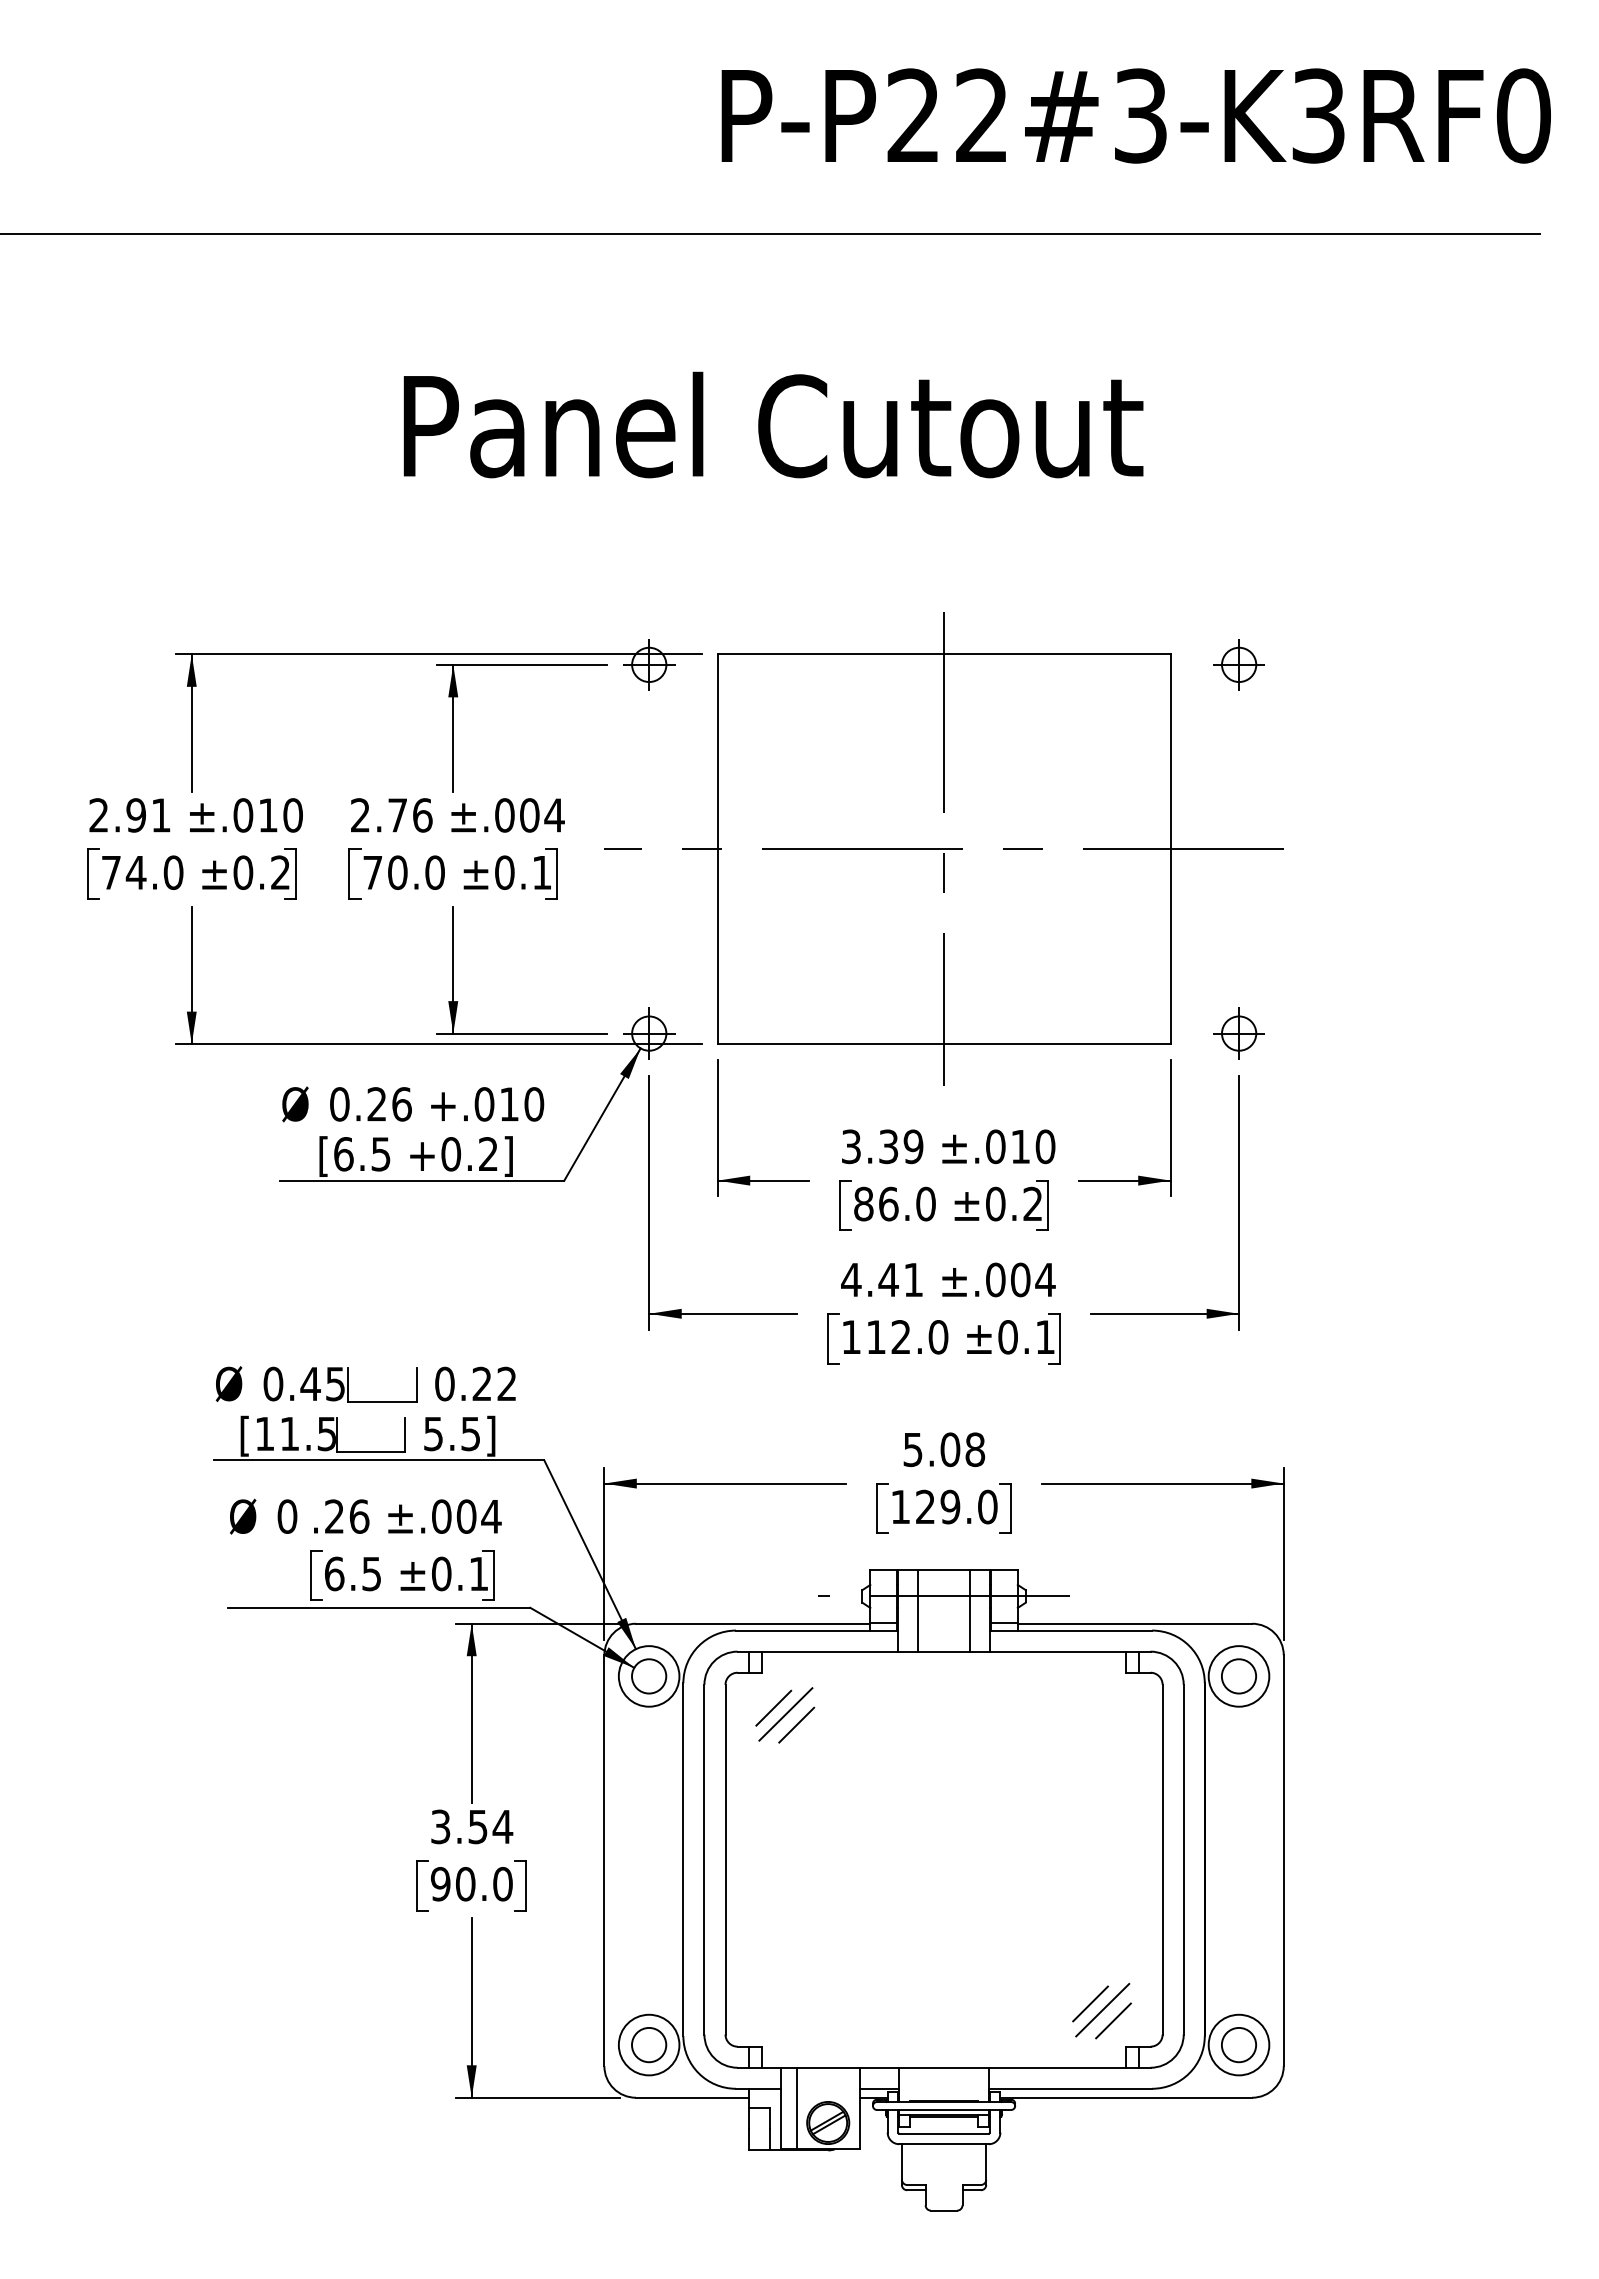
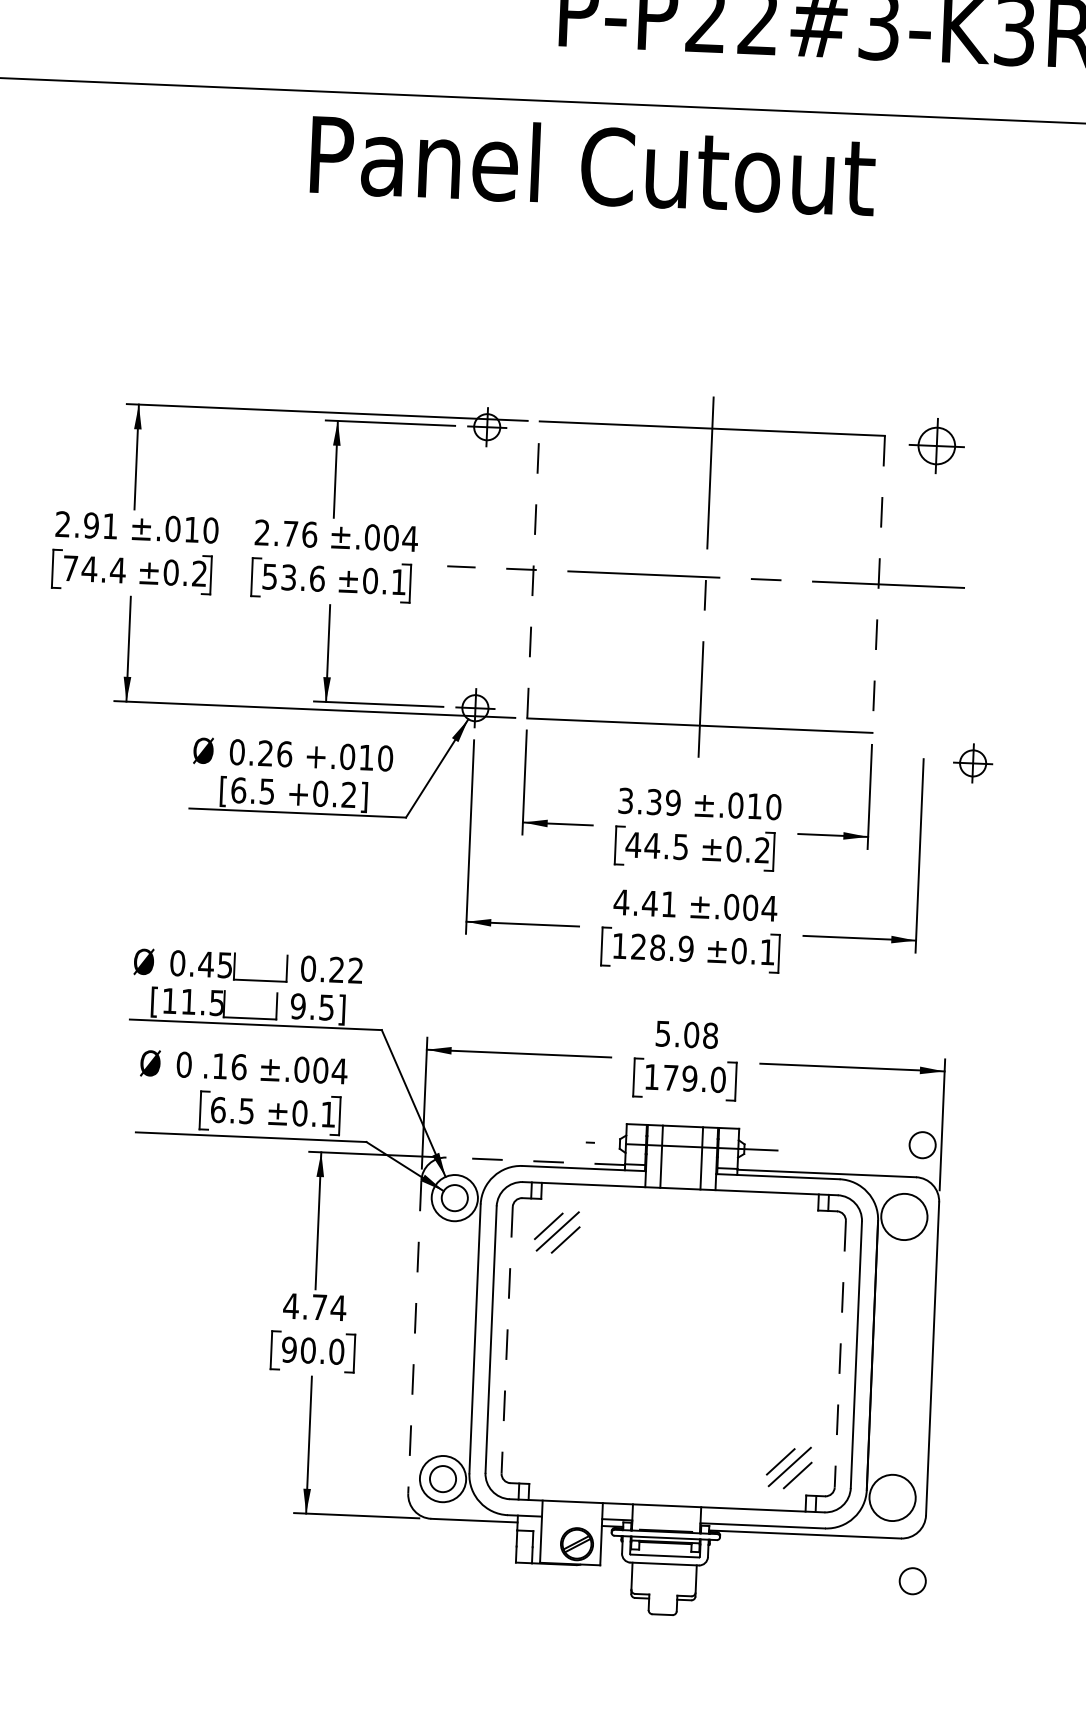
text: (773, 424) -> (593, 164), moved
part: (1238, 664) -> (936, 445), size x1.4
line: (717, 849) -> (533, 570), solid -> dashed
line: (1170, 849) -> (878, 584), solid -> dashed
text: (173, 872) -> (118, 570), 74.0 -> 74.4
text: (404, 872) -> (294, 577), 70.0 -> 53.6
part: (1238, 1033) -> (972, 763), moved
text: (894, 1203) -> (656, 845), 86.0 -> 44.5
text: (907, 1337) -> (662, 948), 112.0 -> 128.9
text: (433, 1433) -> (298, 1006), 5.5] -> 9.5]
text: (925, 1506) -> (670, 1077), 129.0 -> 179.0
text: (334, 1516) -> (220, 1066), .26 -> .16
line: (752, 1623) -> (535, 1161), solid -> dashed
circle: (1238, 1676) -> (922, 1145), moved
text: (458, 1826) -> (304, 1306), 3.54 -> 4.74
line: (725, 1859) -> (507, 1340), solid -> dashed
line: (1162, 1859) -> (840, 1354), solid -> dashed
line: (604, 1861) -> (414, 1337), solid -> dashed
circle: (1238, 2045) -> (912, 1581), moved
line: (796, 2108) -> (553, 1532), removed

